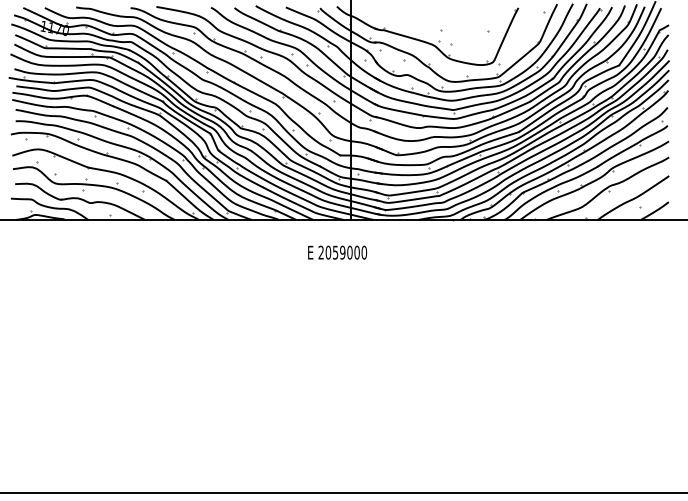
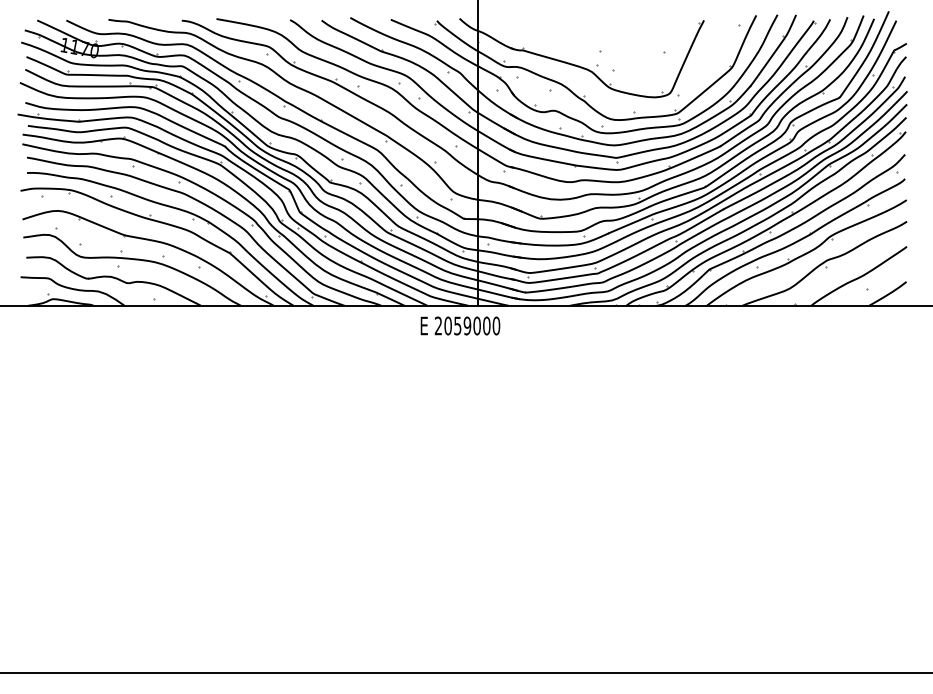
text: (337, 252) -> (460, 325), moved

